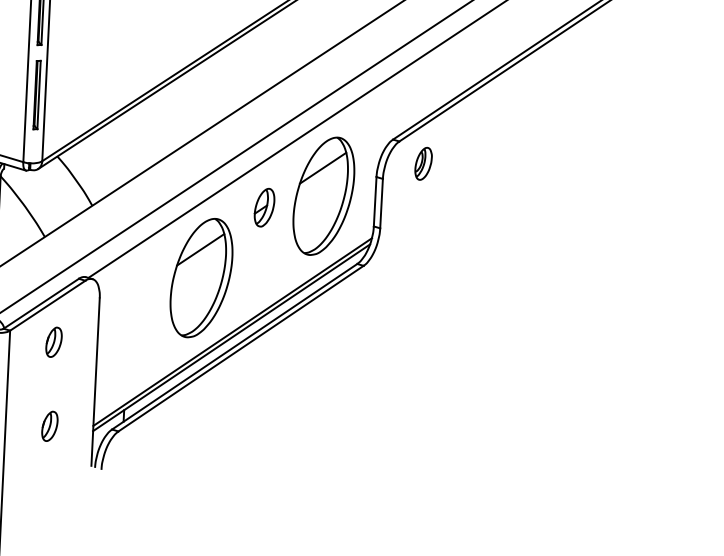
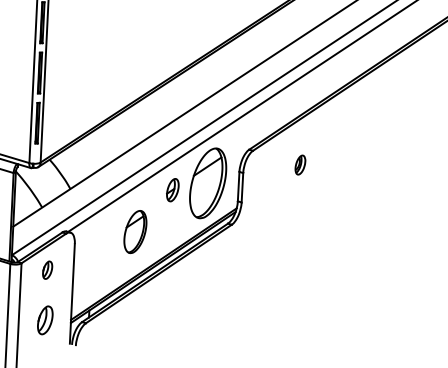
part: (423, 162) -> (300, 164), moved
part: (201, 277) -> (135, 231), size x0.6
part: (48, 425) -> (44, 319), size x1.6

